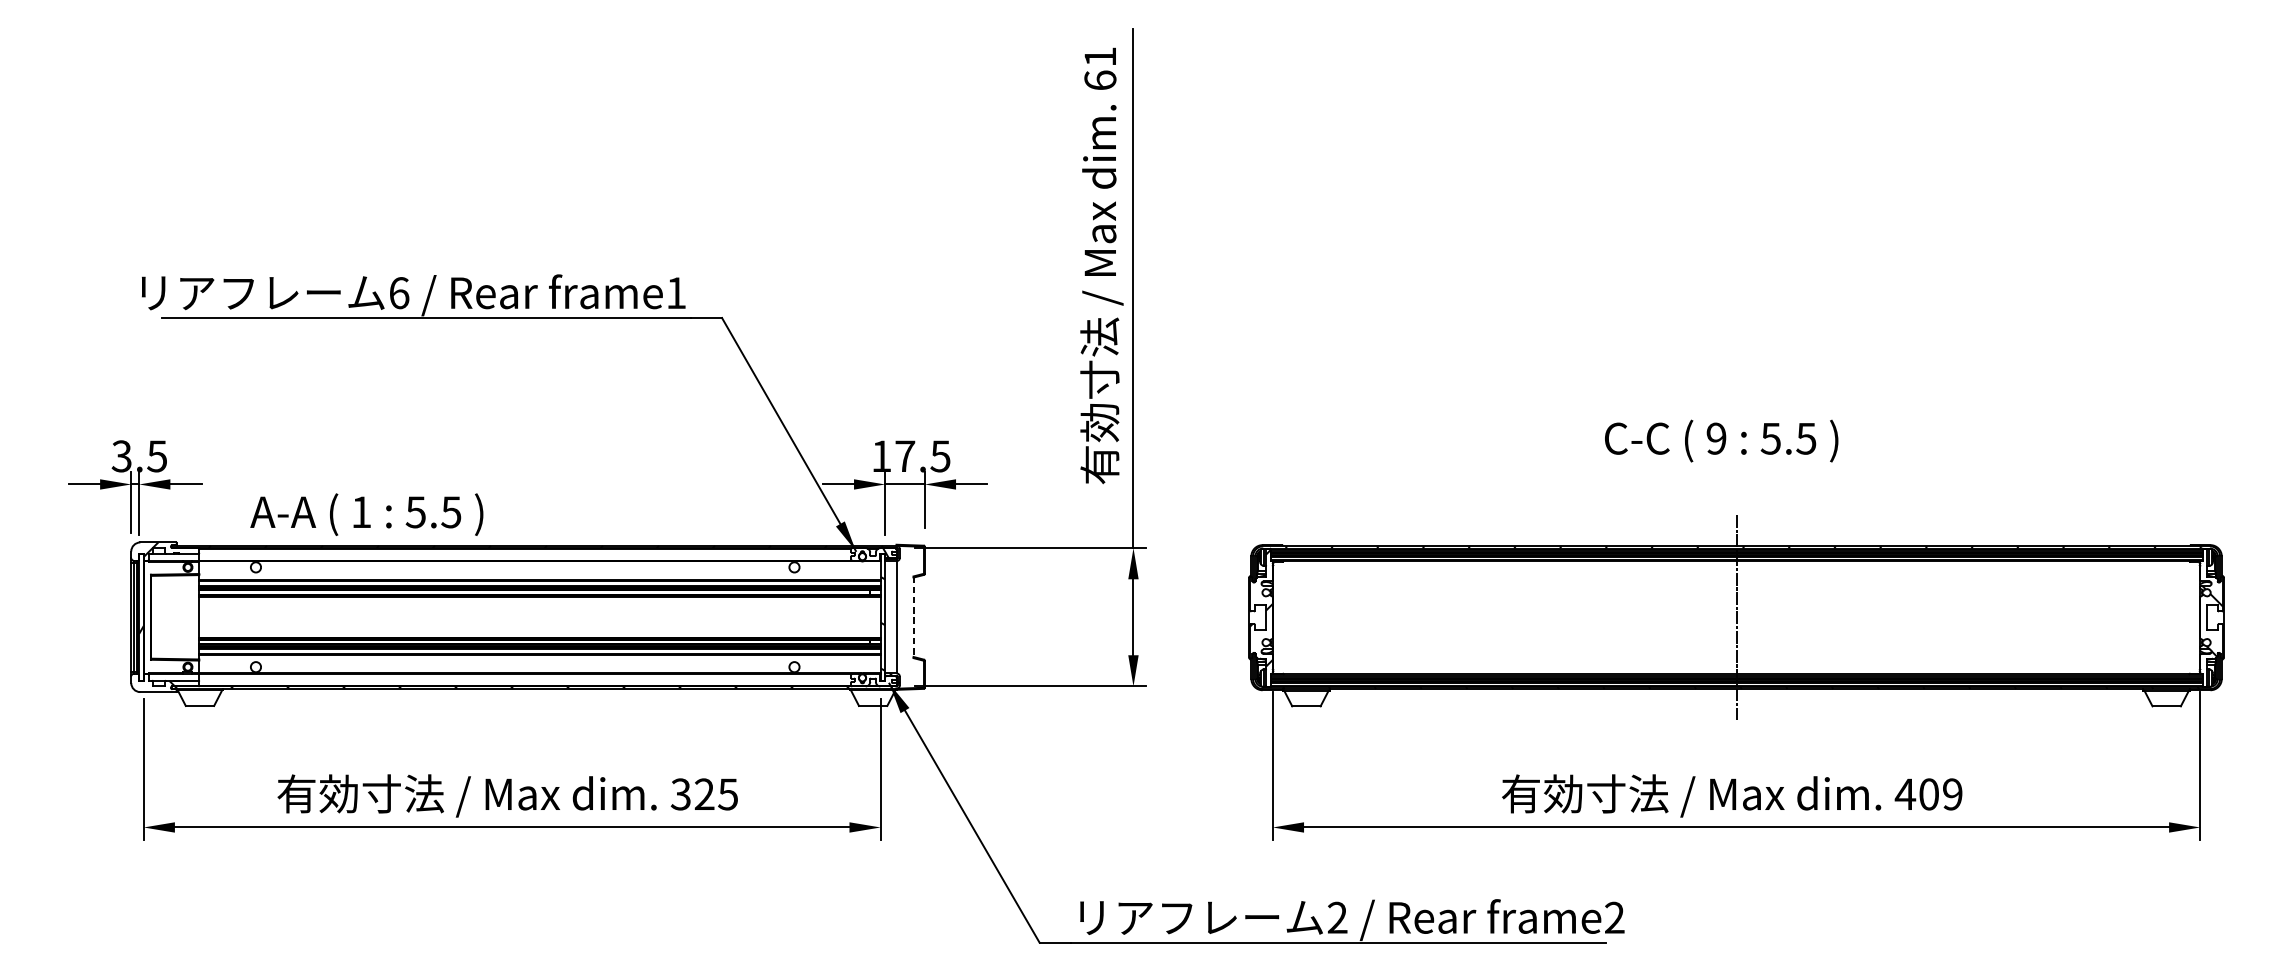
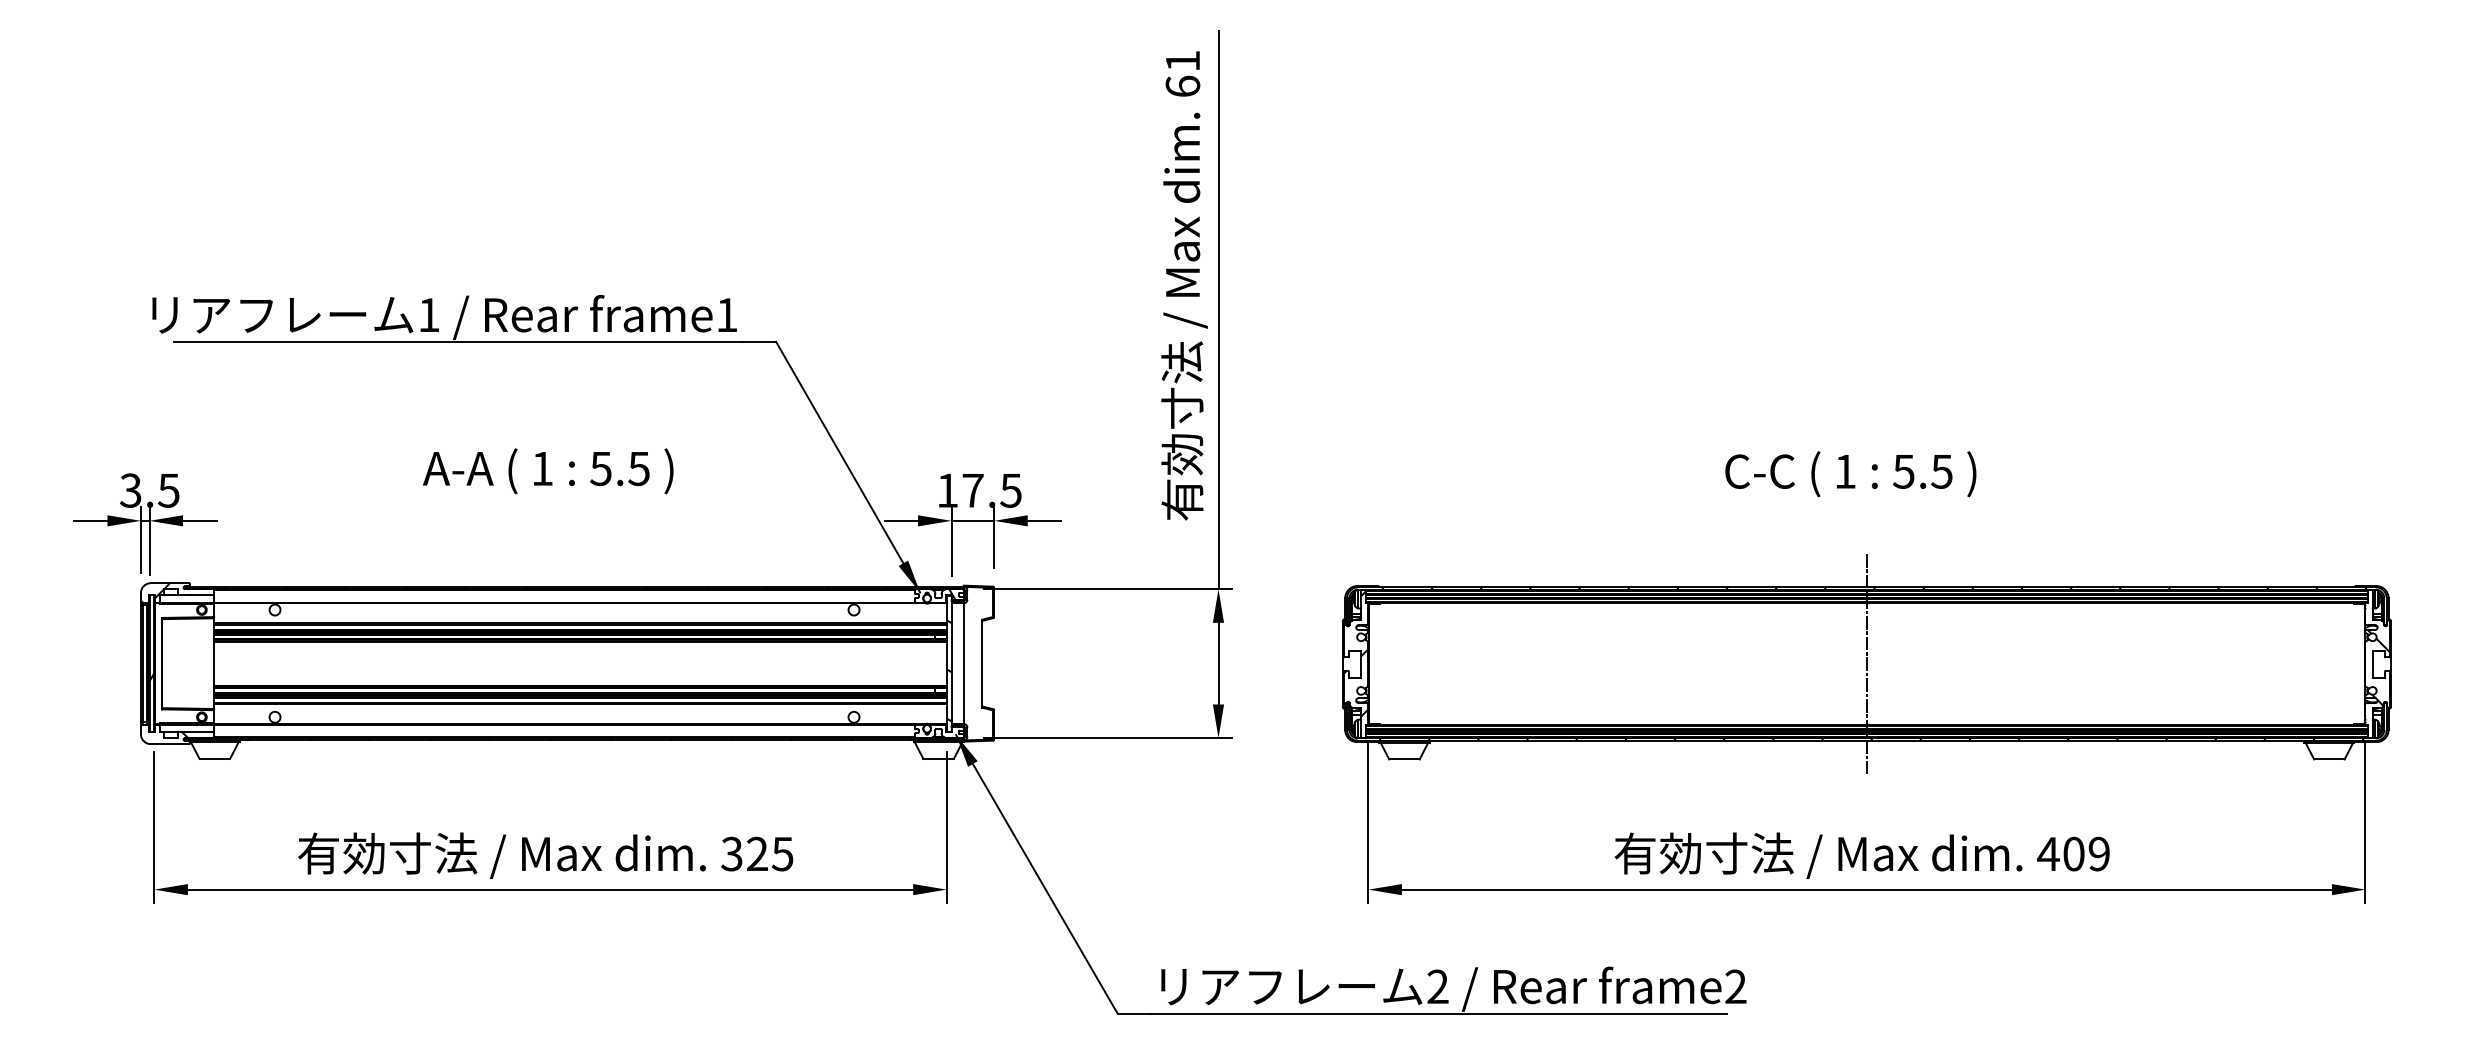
text: (399, 292) -> (429, 314), 6 -> 1
text: (1716, 438) -> (1845, 471), 9 -> 1
text: (367, 514) -> (548, 471), moved
line: (913, 617) -> (982, 663), dashed -> solid

